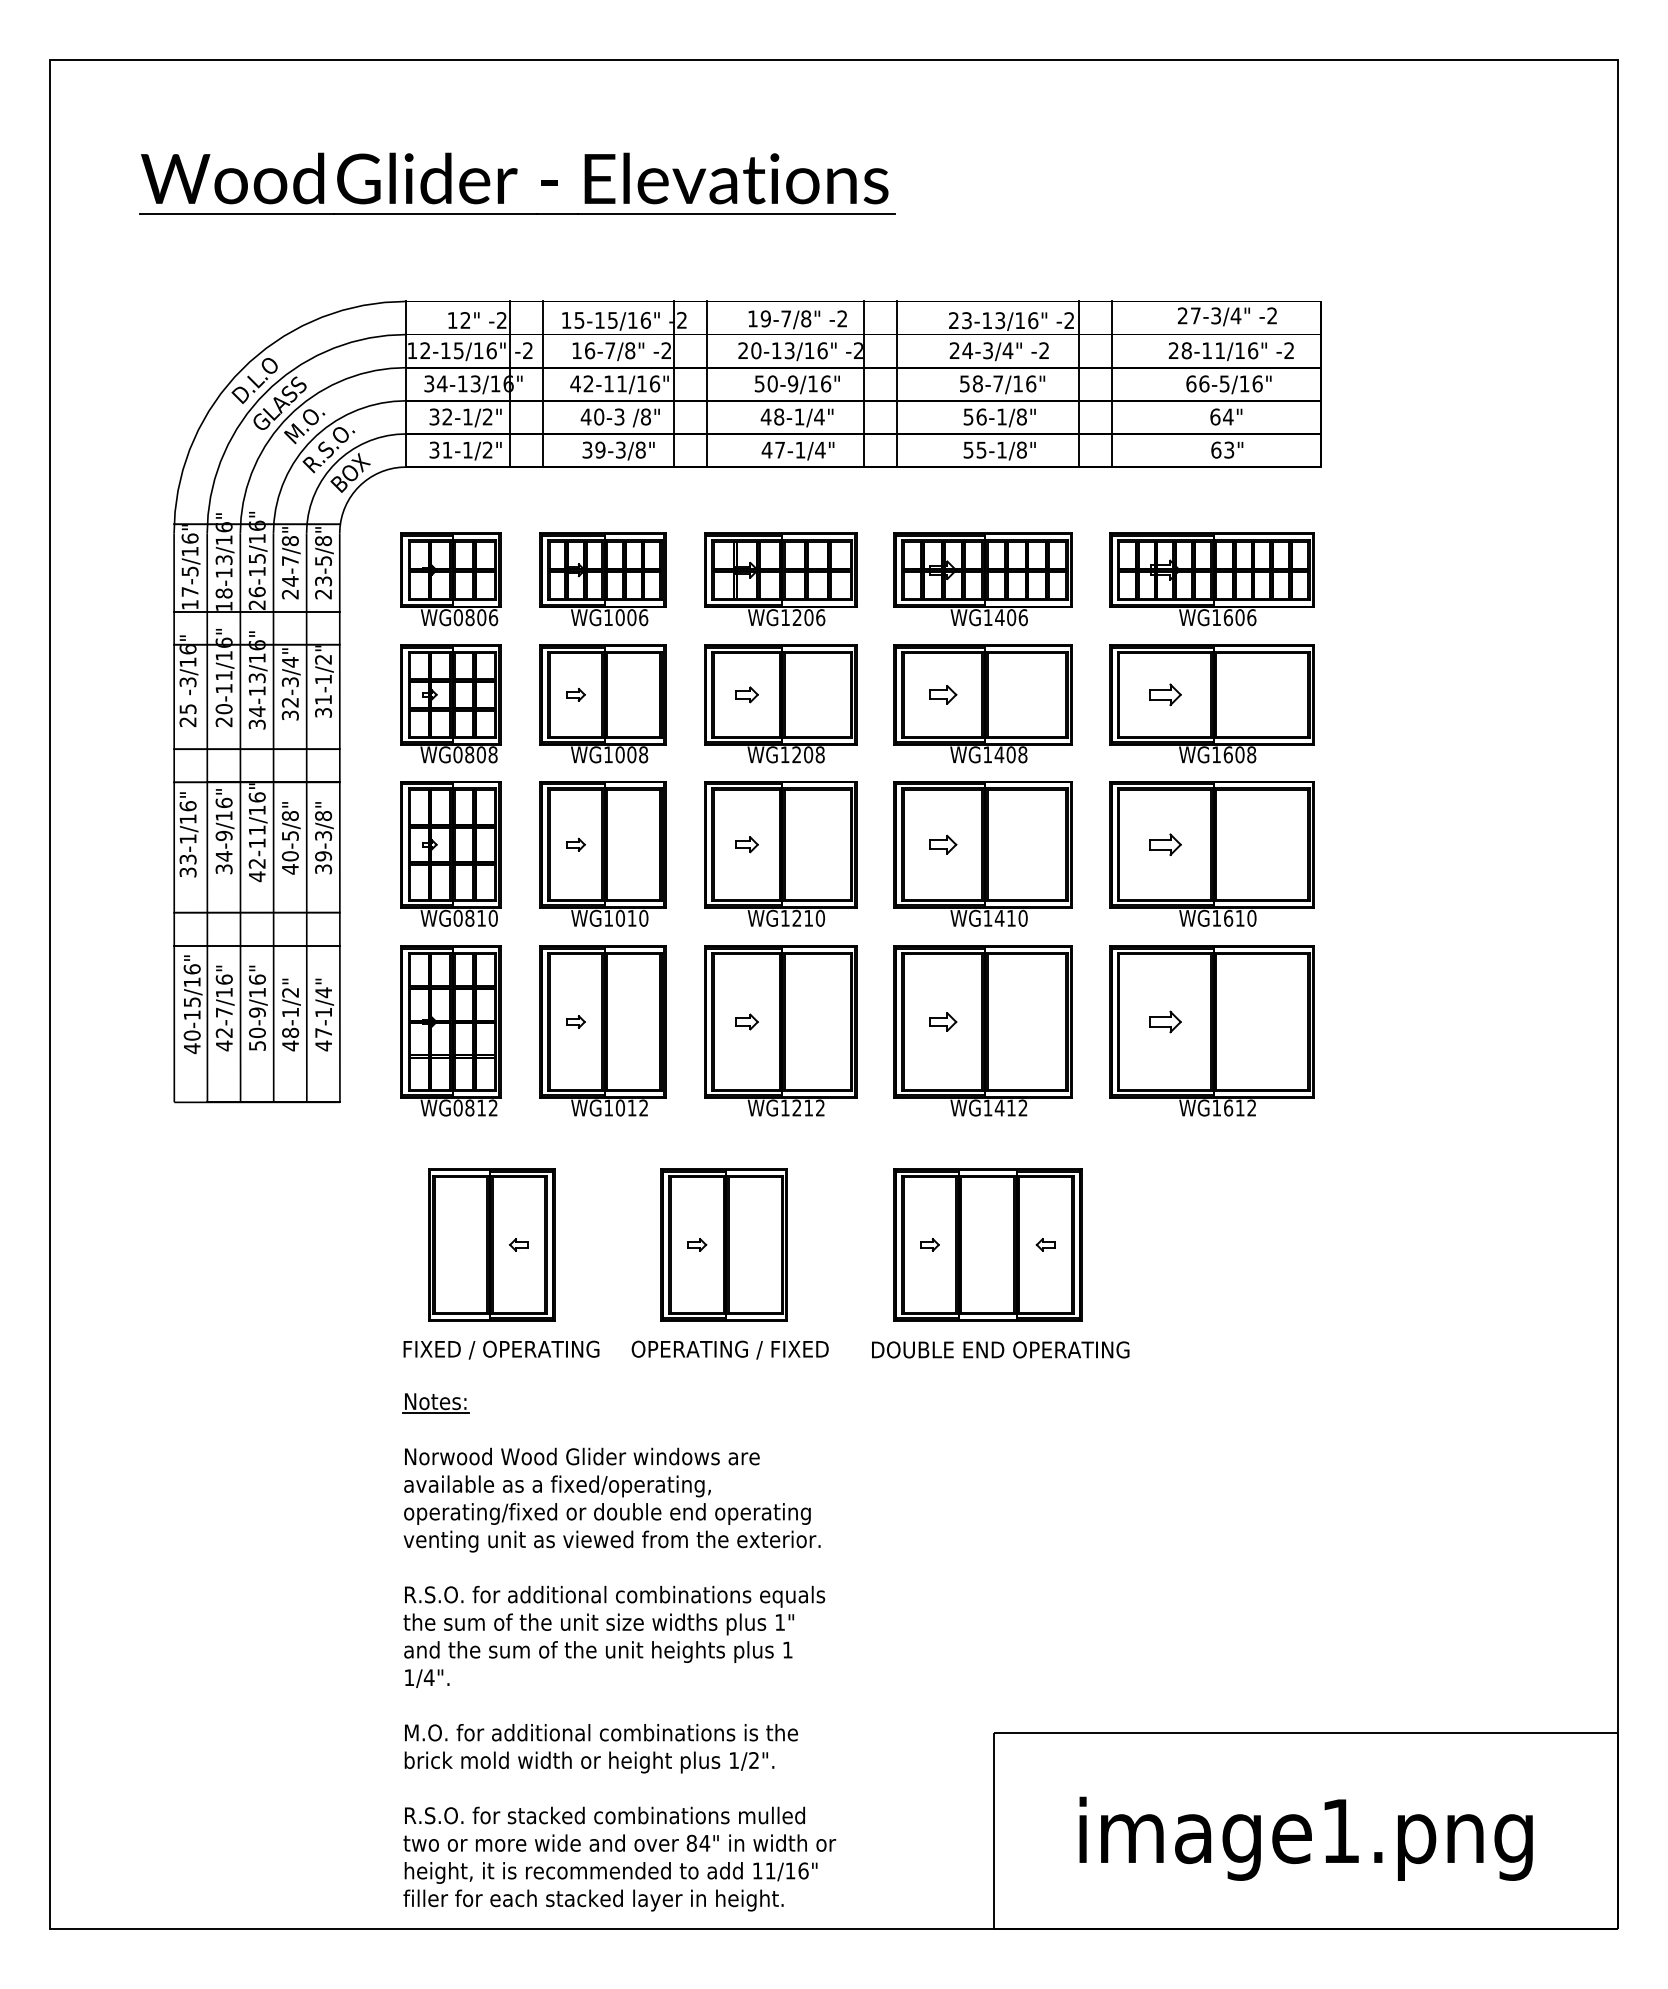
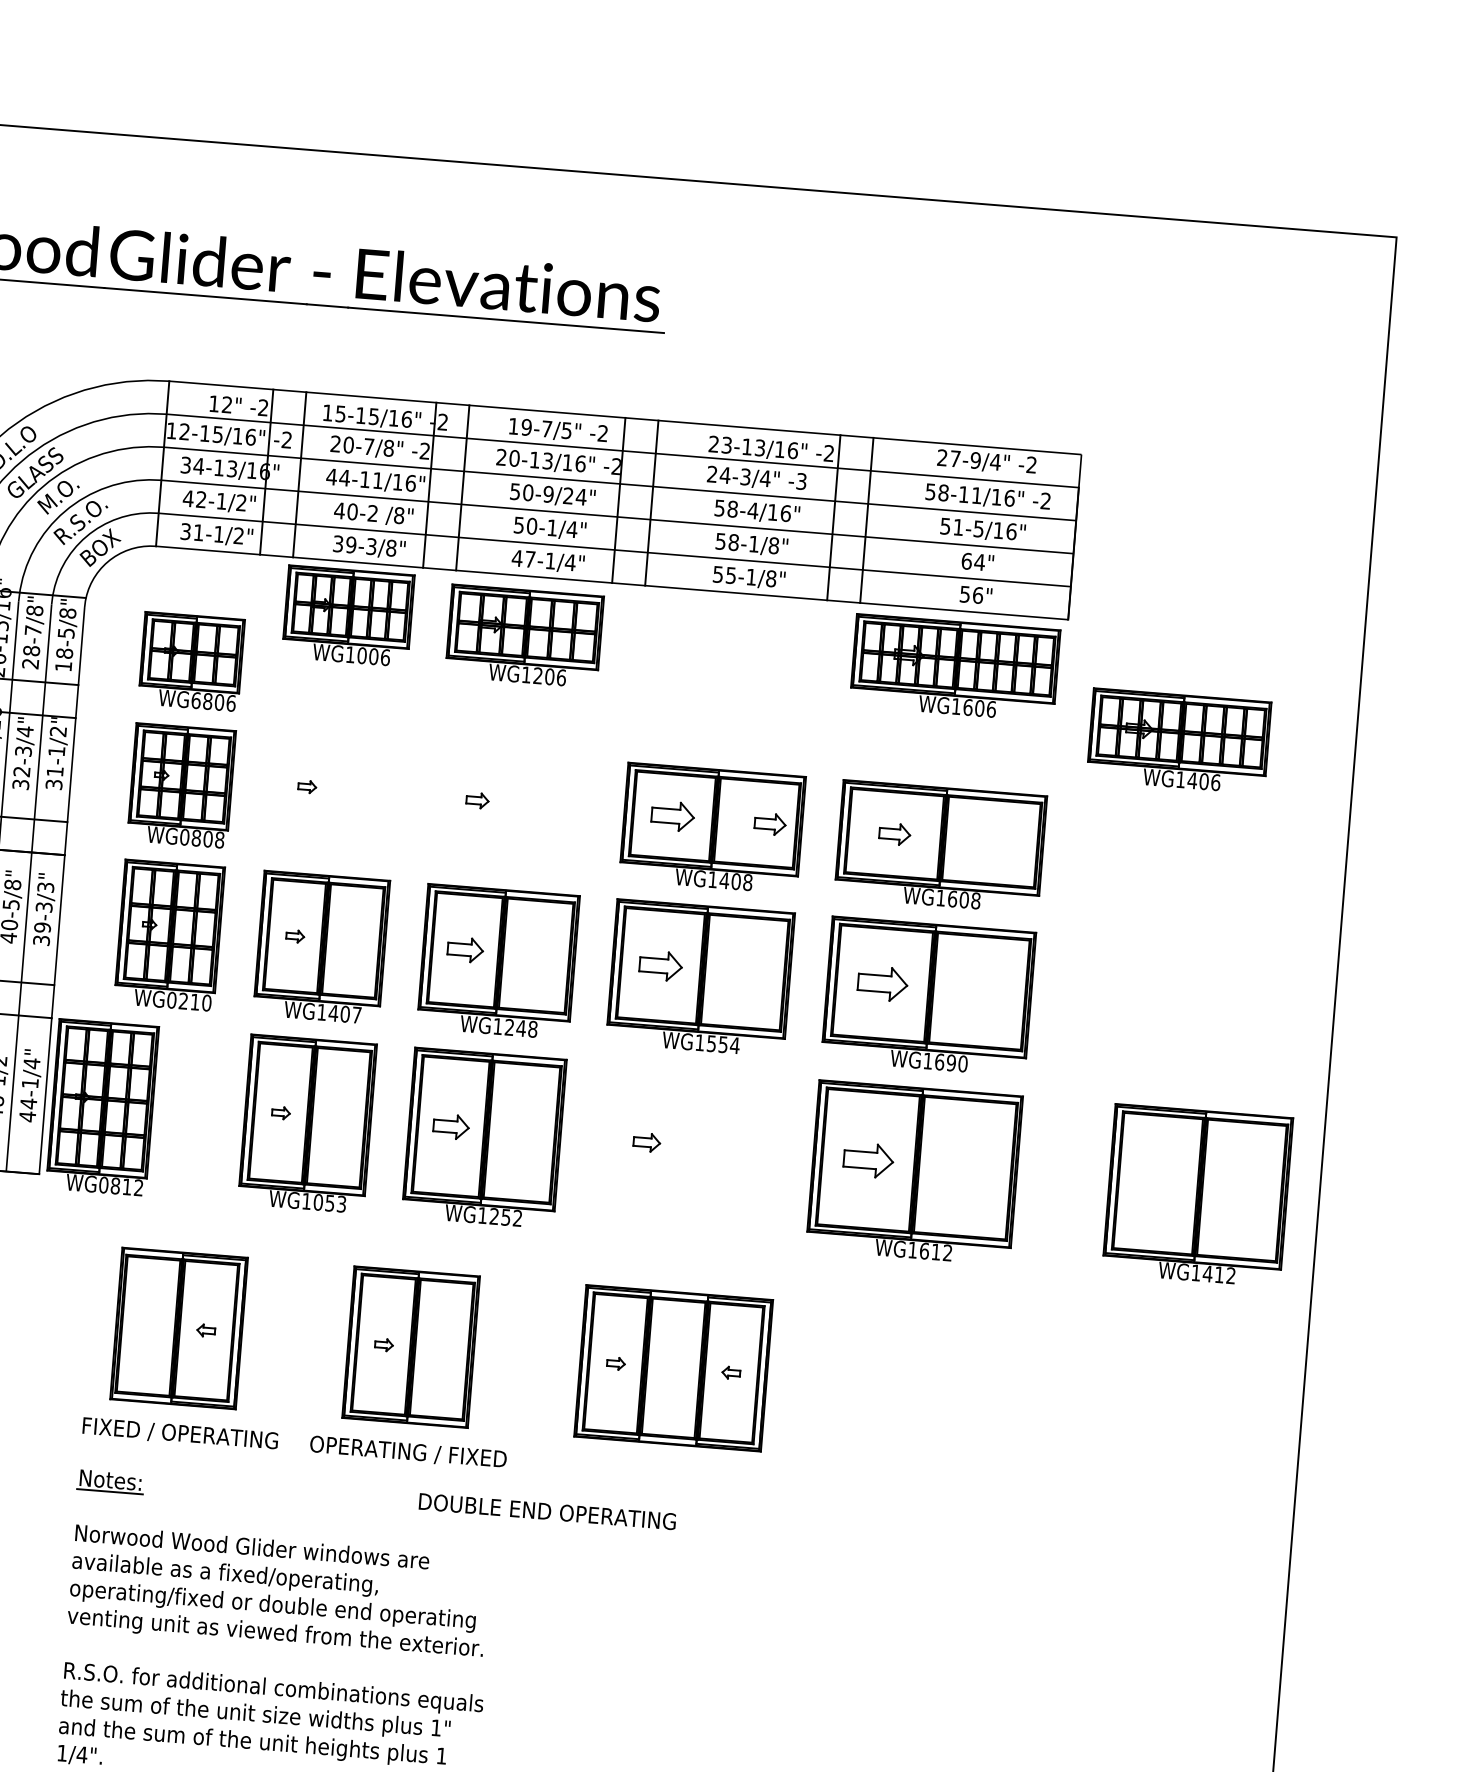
text: (1216, 315) -> (976, 460), 27-3/4" -> 27-9/4"
text: (806, 318) -> (567, 430), 19-7/8" -> 19-7/5"
text: (583, 350) -> (342, 444), 16-7/8" -> 20-7/8"
text: (1044, 350) -> (801, 481), -2 -> -3
text: (1173, 350) -> (930, 491), 28-11/16" -> 58-11/16"
text: (588, 383) -> (344, 477), 42-11/16" -> 44-11/16"
text: (819, 383) -> (574, 496), 50-9/16" -> 50-9/24"
text: (997, 383) -> (752, 510), 58-7/16" -> 58-4/16"
text: (1197, 383) -> (951, 526), 66-5/16" -> 51-5/16"
text: (434, 416) -> (188, 498), 32-1/2" -> 42-1/2"
text: (772, 416) -> (525, 525), 48-1/4" -> 50-1/4"
text: (981, 416) -> (733, 542), 56-1/8" -> 58-1/8"
text: (619, 417) -> (372, 513), 40-3 -> 40-2
text: (1222, 449) -> (971, 594), 63" -> 56"
part: (602, 579) -> (347, 616), moved
part: (780, 579) -> (524, 636), moved
part: (982, 579) -> (1178, 741), moved
part: (1211, 579) -> (954, 668), moved
text: (289, 581) -> (30, 651), 24-7/8" -> 28-7/8"
text: (323, 587) -> (64, 659), 23-5/8" -> 18-5/8"
text: (458, 617) -> (196, 700), WG0806 -> WG6806
part: (943, 694) -> (673, 816), size x1.6
part: (1040, 694) -> (770, 823), added
part: (602, 703) -> (332, 797), removed
part: (780, 703) -> (510, 811), removed
text: (323, 816) -> (45, 887), 39-3/8" -> 39-3/3"
part: (746, 844) -> (465, 949), size x1.6
part: (943, 844) -> (661, 965), size x1.6
part: (1165, 844) -> (882, 983), size x1.6
text: (631, 917) -> (344, 1013), WG1010 -> WG1407
text: (1010, 917) -> (722, 1043), WG1410 -> WG1554
text: (1239, 917) -> (950, 1062), WG1610 -> WG1690
text: (469, 918) -> (183, 1001), WG0810 -> WG0210
text: (813, 918) -> (526, 1028), WG1210 -> WG1248
part: (746, 1021) -> (451, 1126), size x1.6
part: (1165, 1021) -> (868, 1159), size x1.6
part: (450, 1030) -> (102, 1107), moved
part: (982, 1030) -> (1196, 1195), moved
text: (323, 1032) -> (28, 1103), 47-1/4" -> 44-1/4"
text: (637, 1107) -> (335, 1203), WG1012 -> WG1053
text: (808, 1107) -> (505, 1216), WG1212 -> WG1252
text: (1000, 1349) -> (547, 1511), moved

